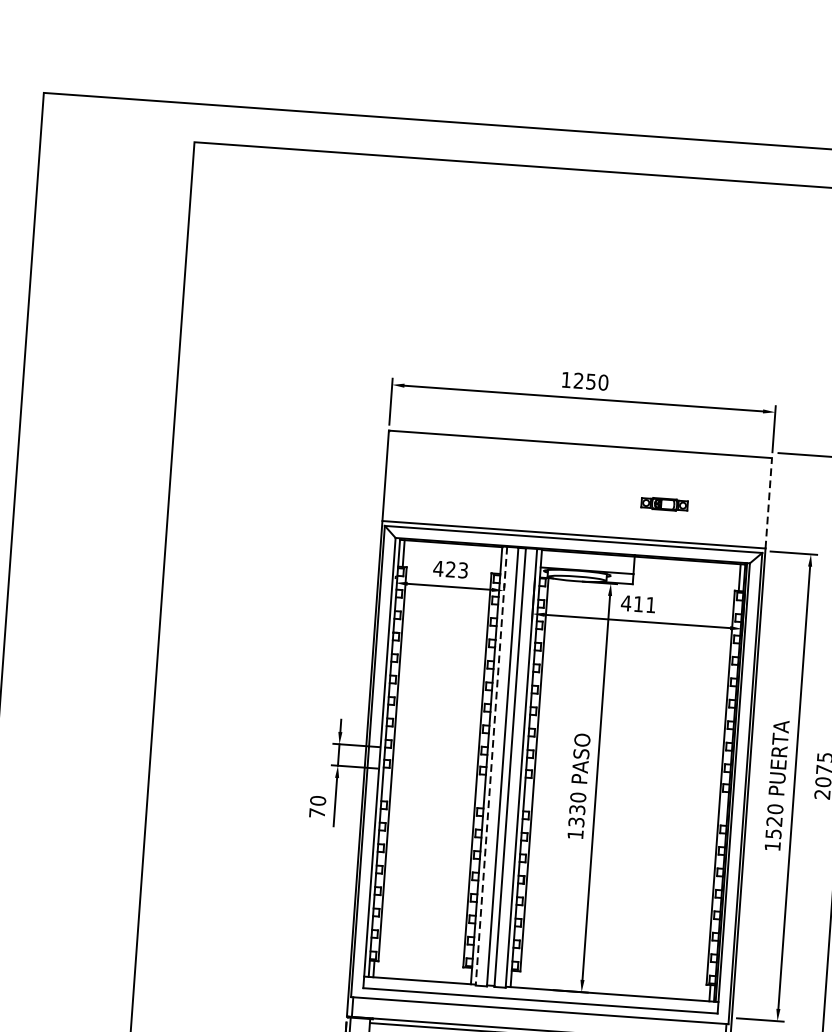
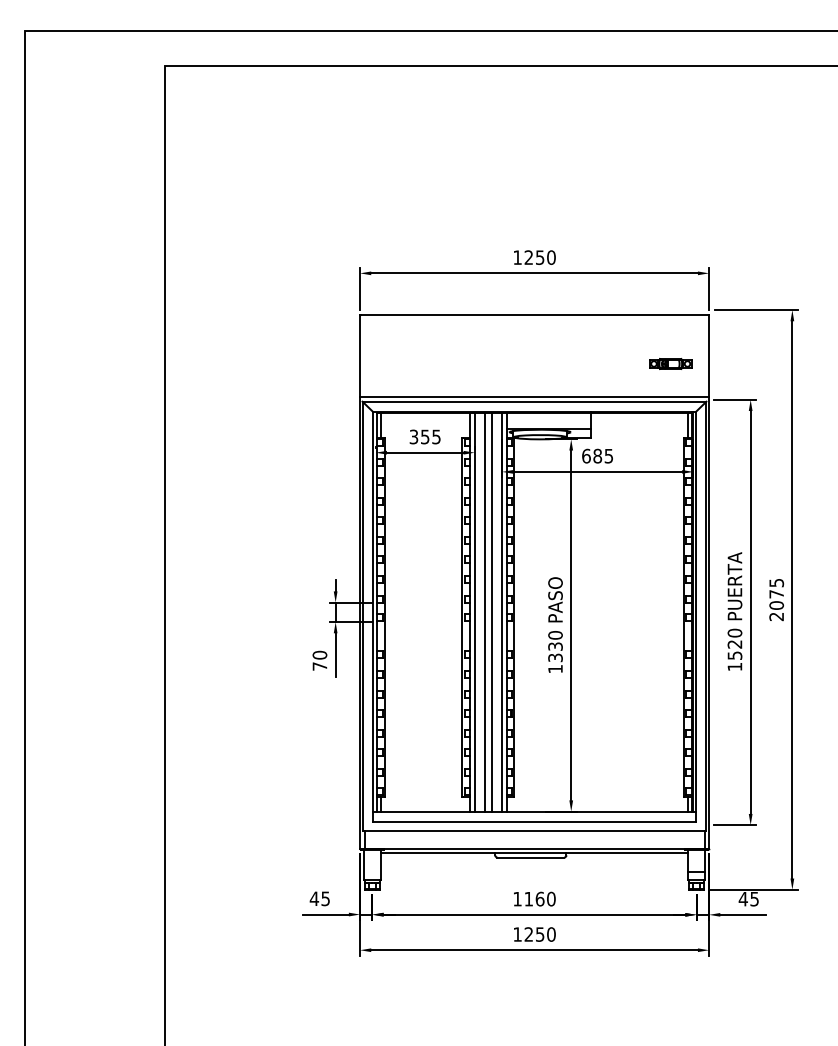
line: (769, 502) -> (709, 355), dashed -> solid
part: (664, 503) -> (670, 363), moved
text: (450, 568) -> (424, 436), 423 -> 355
text: (637, 603) -> (596, 455), 411 -> 685
line: (491, 766) -> (474, 612), dashed -> solid

